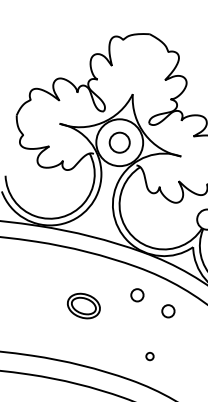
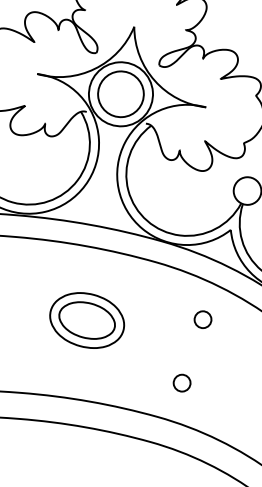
circle: (119, 142) -> (120, 94), size x1.67
circle: (137, 295) -> (159, 301), removed
part: (83, 305) -> (86, 319), size x1.67
circle: (149, 356) -> (181, 383), size x1.67

